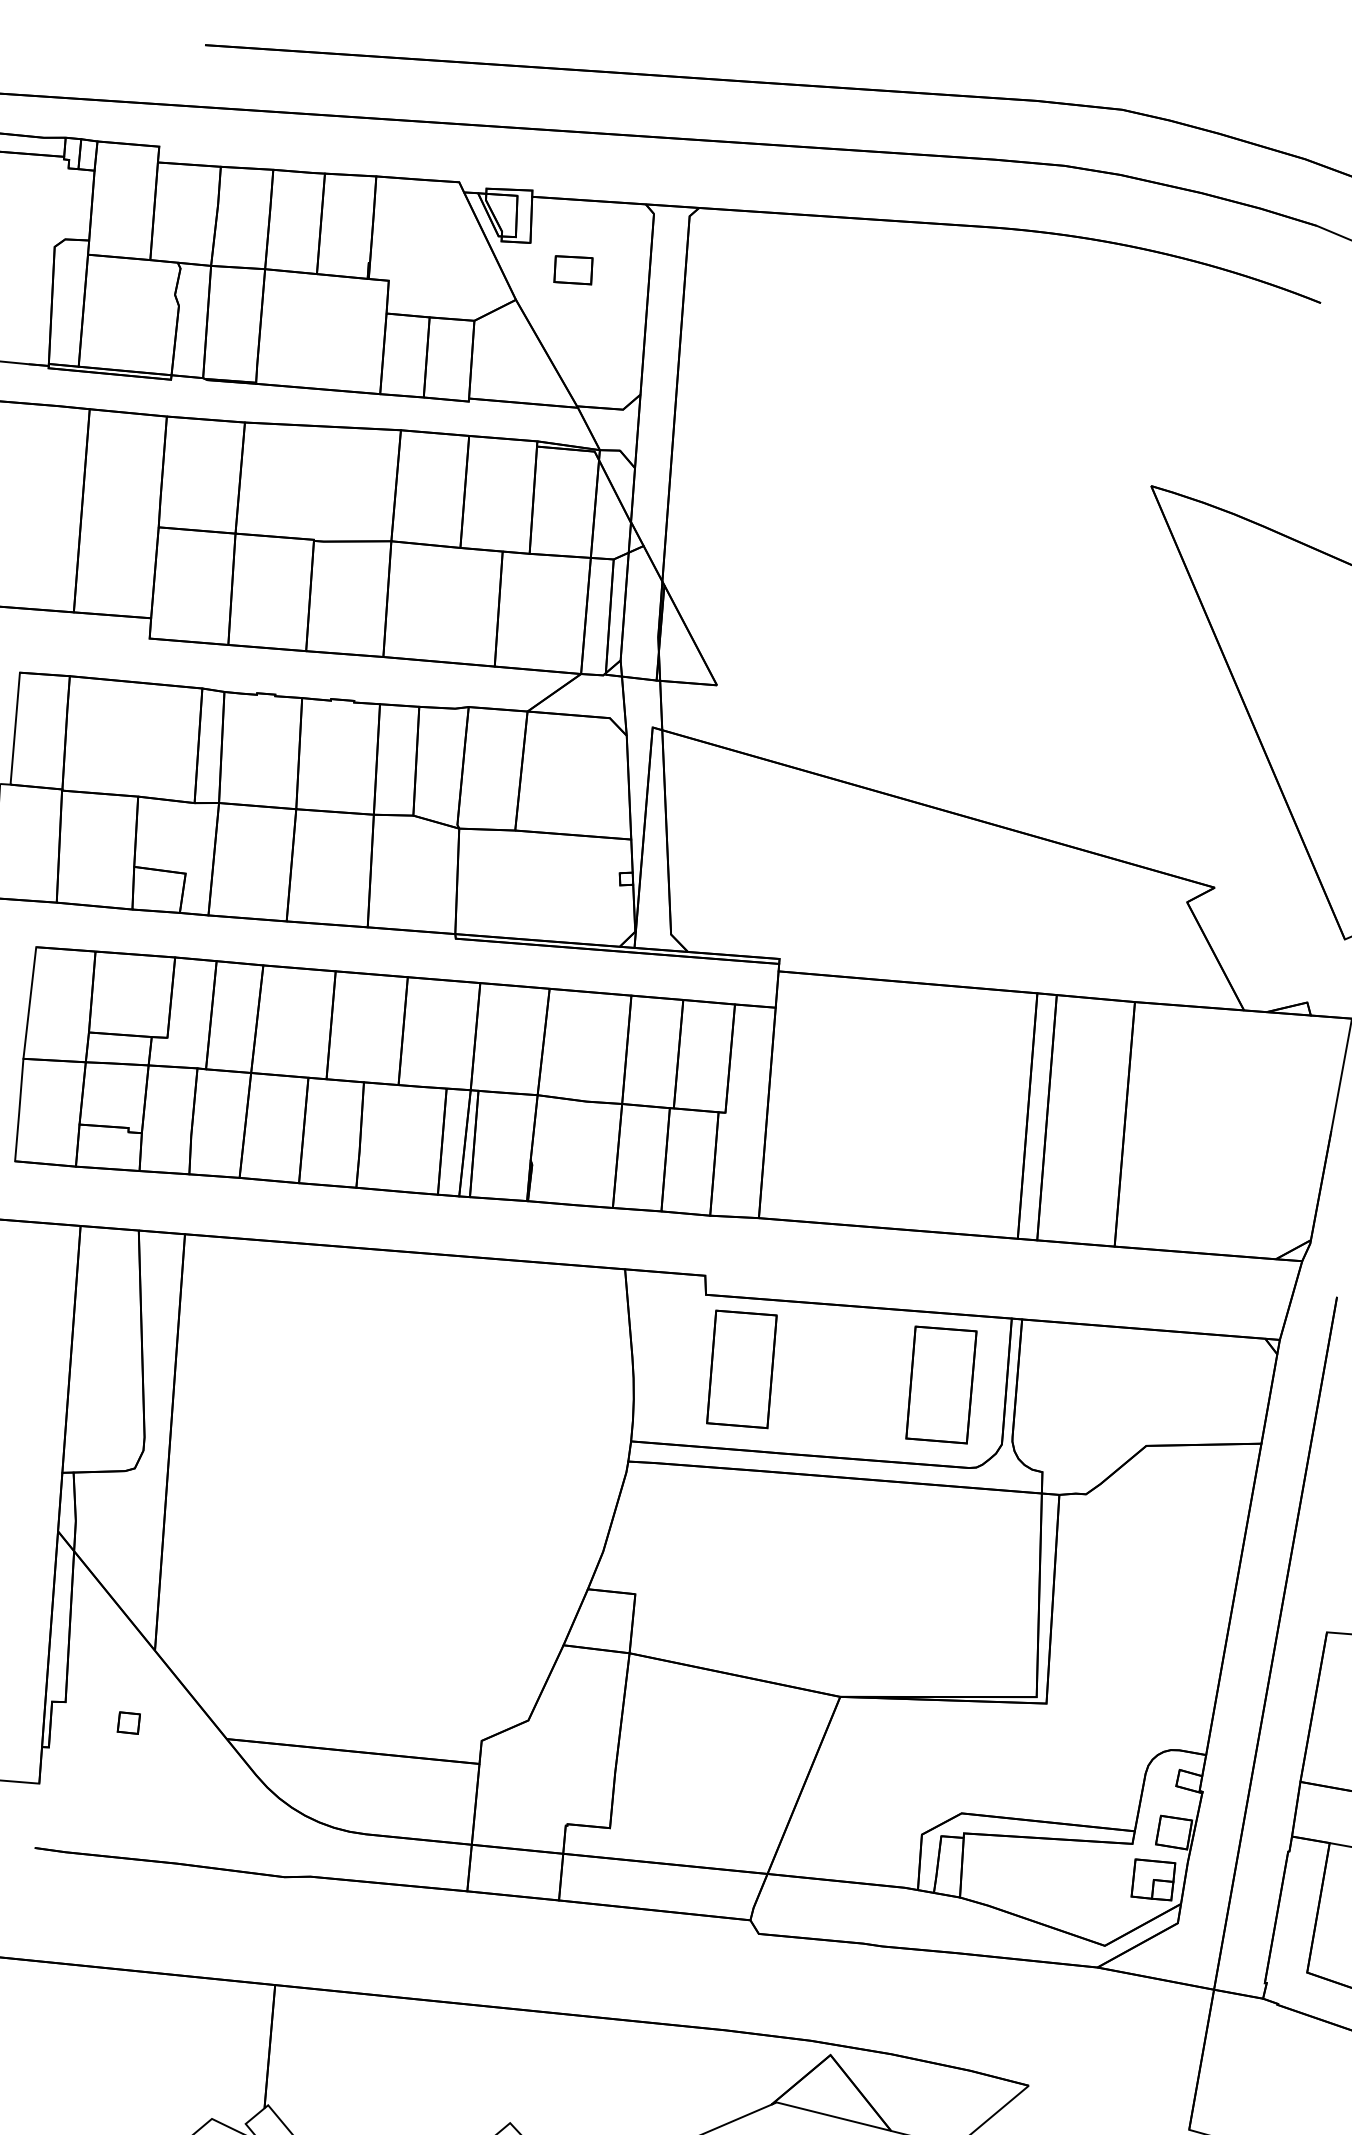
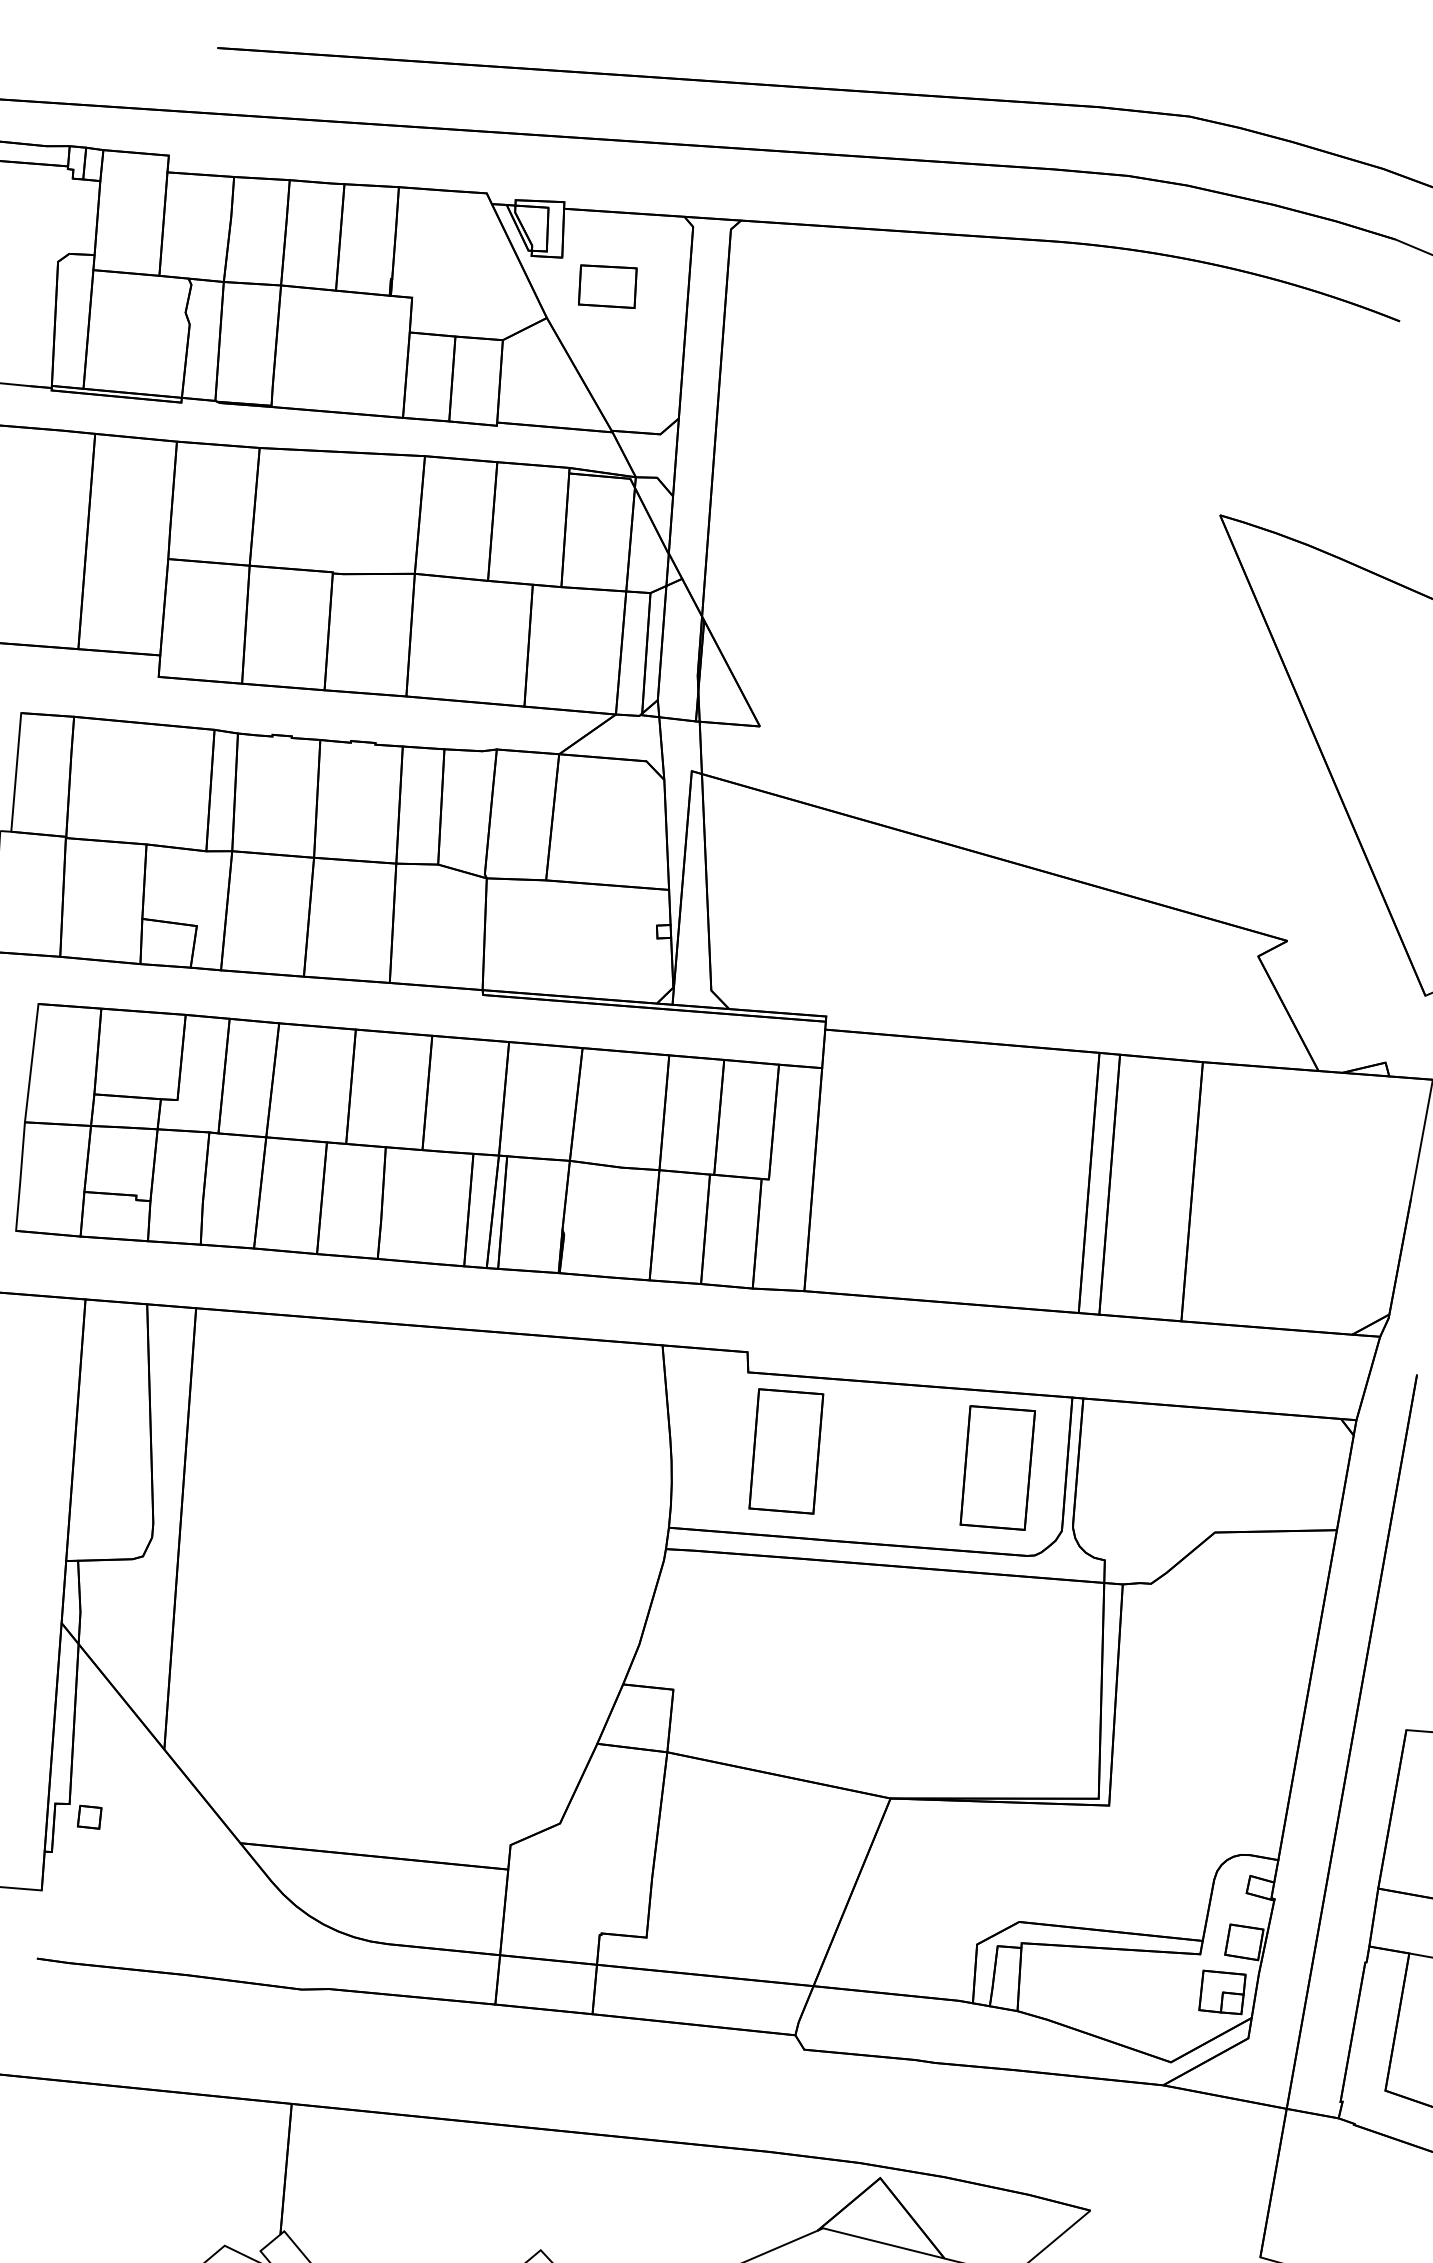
part: (573, 270) -> (607, 286), size x1.43
part: (128, 1722) -> (89, 1816), moved

